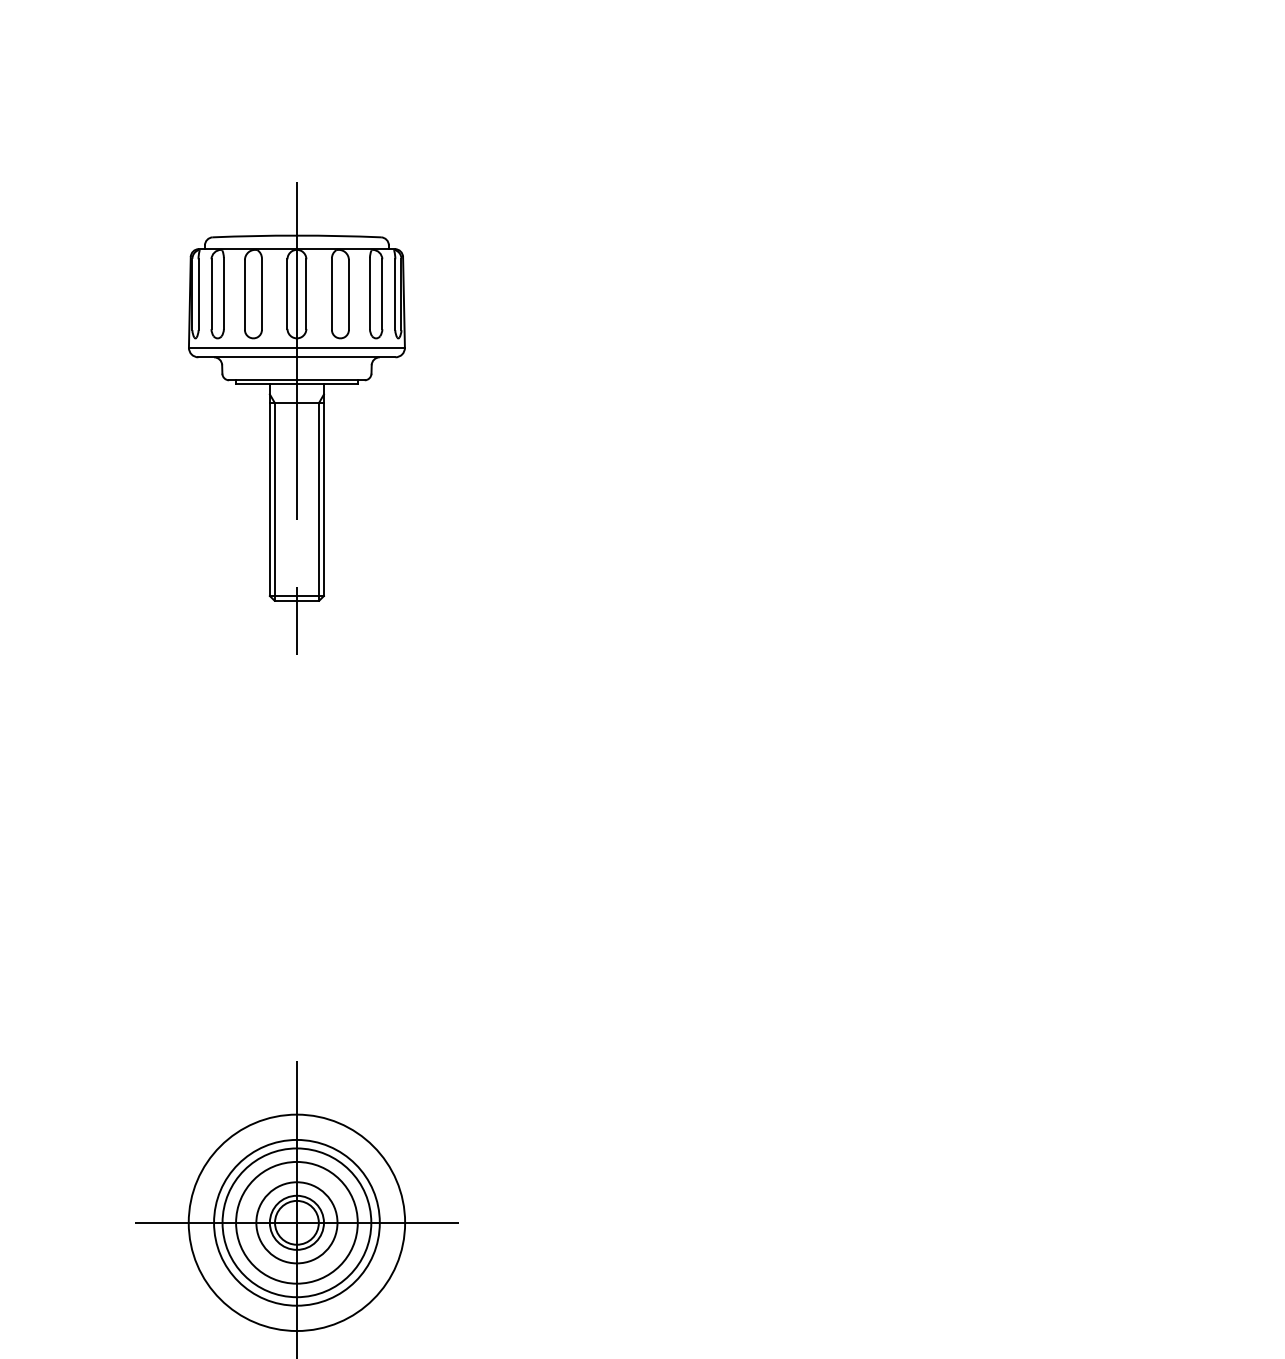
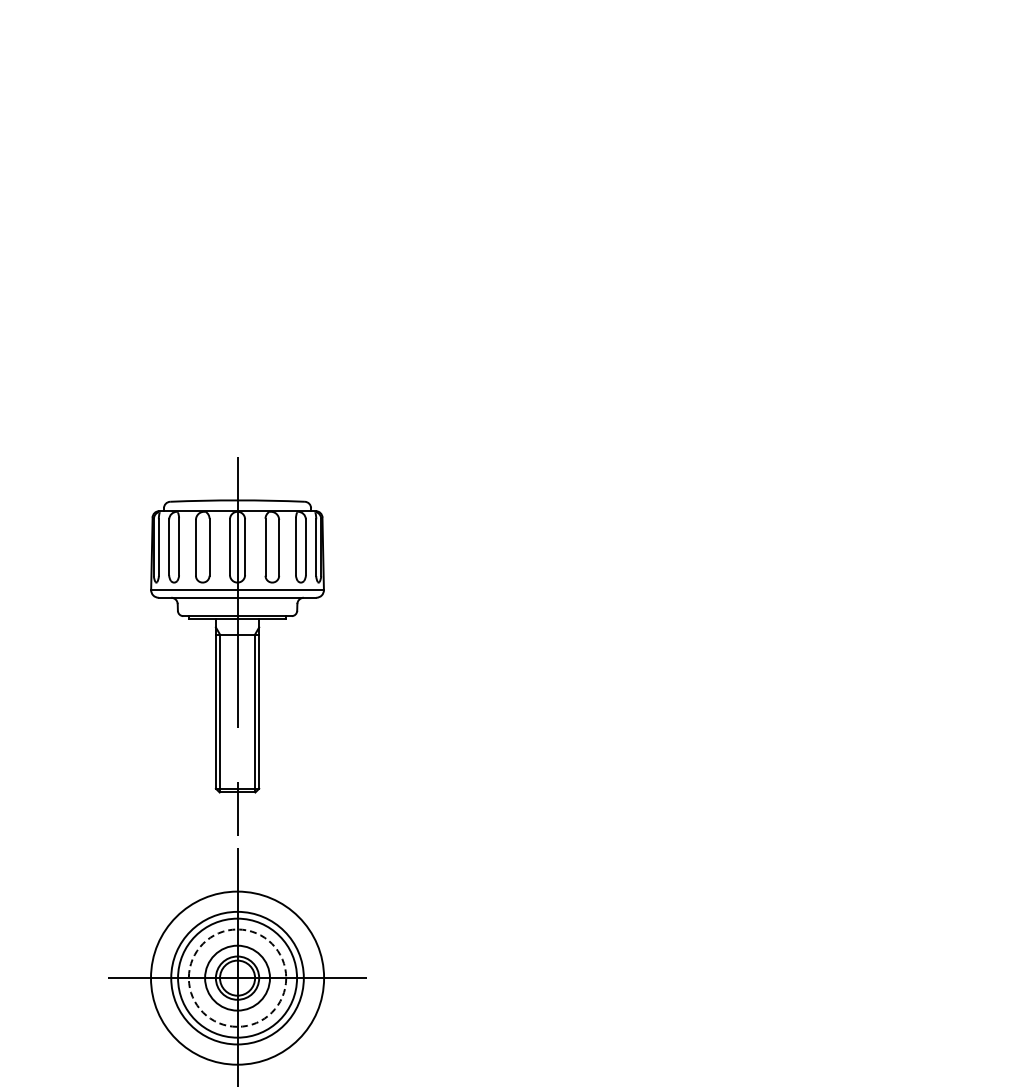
part: (296, 418) -> (237, 646), moved
circle: (296, 1222) -> (237, 977), solid -> dashed

